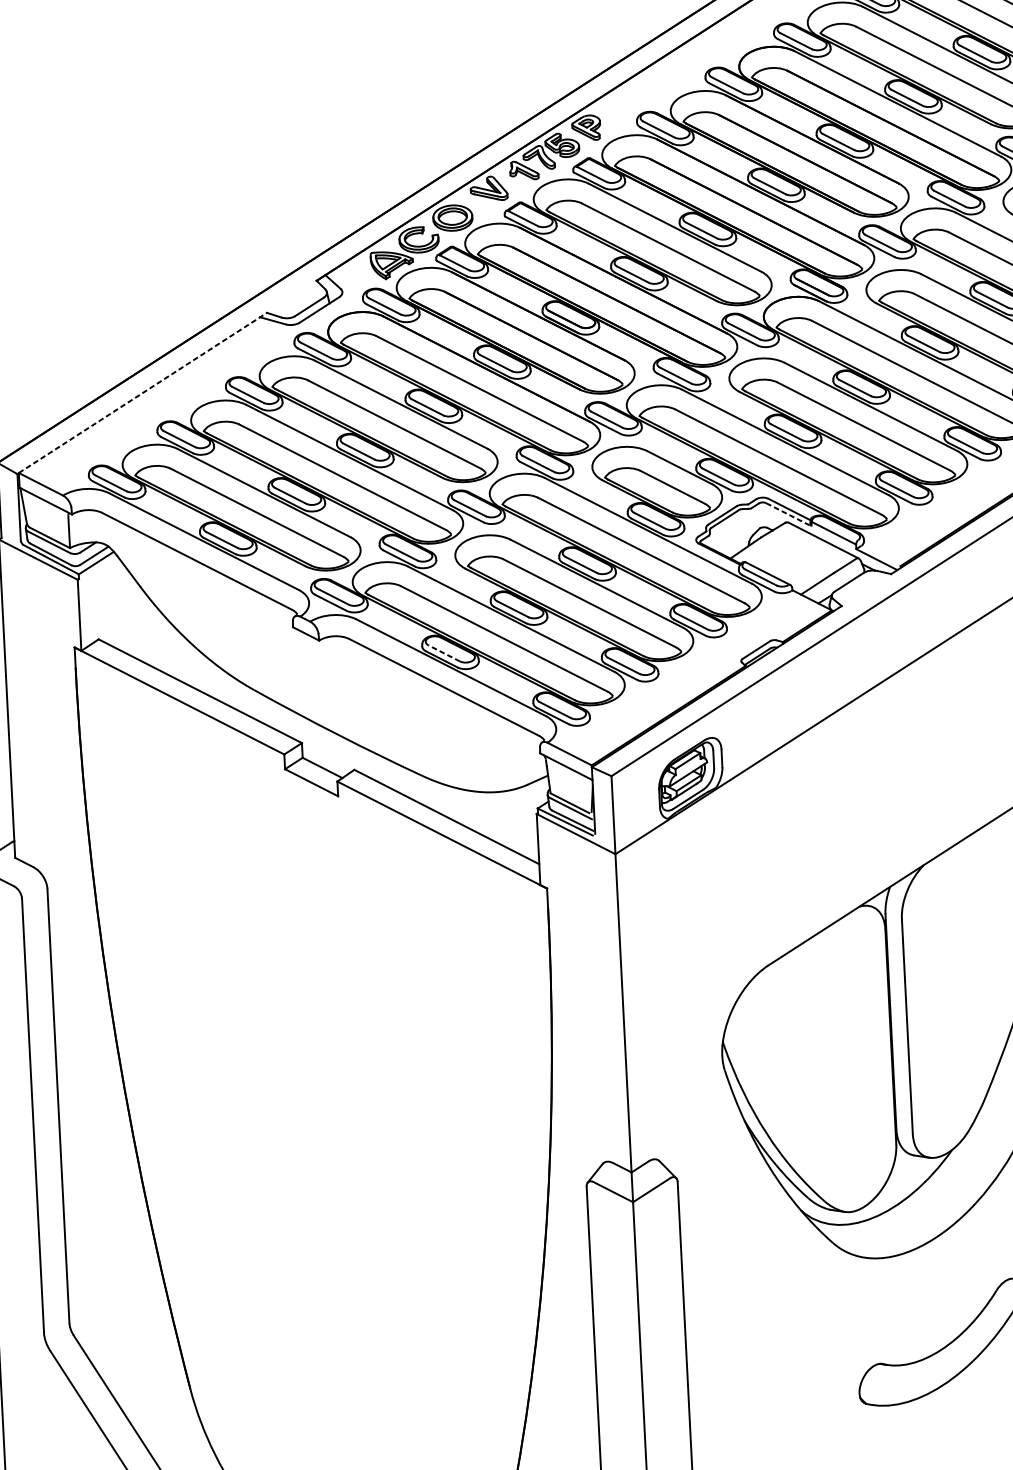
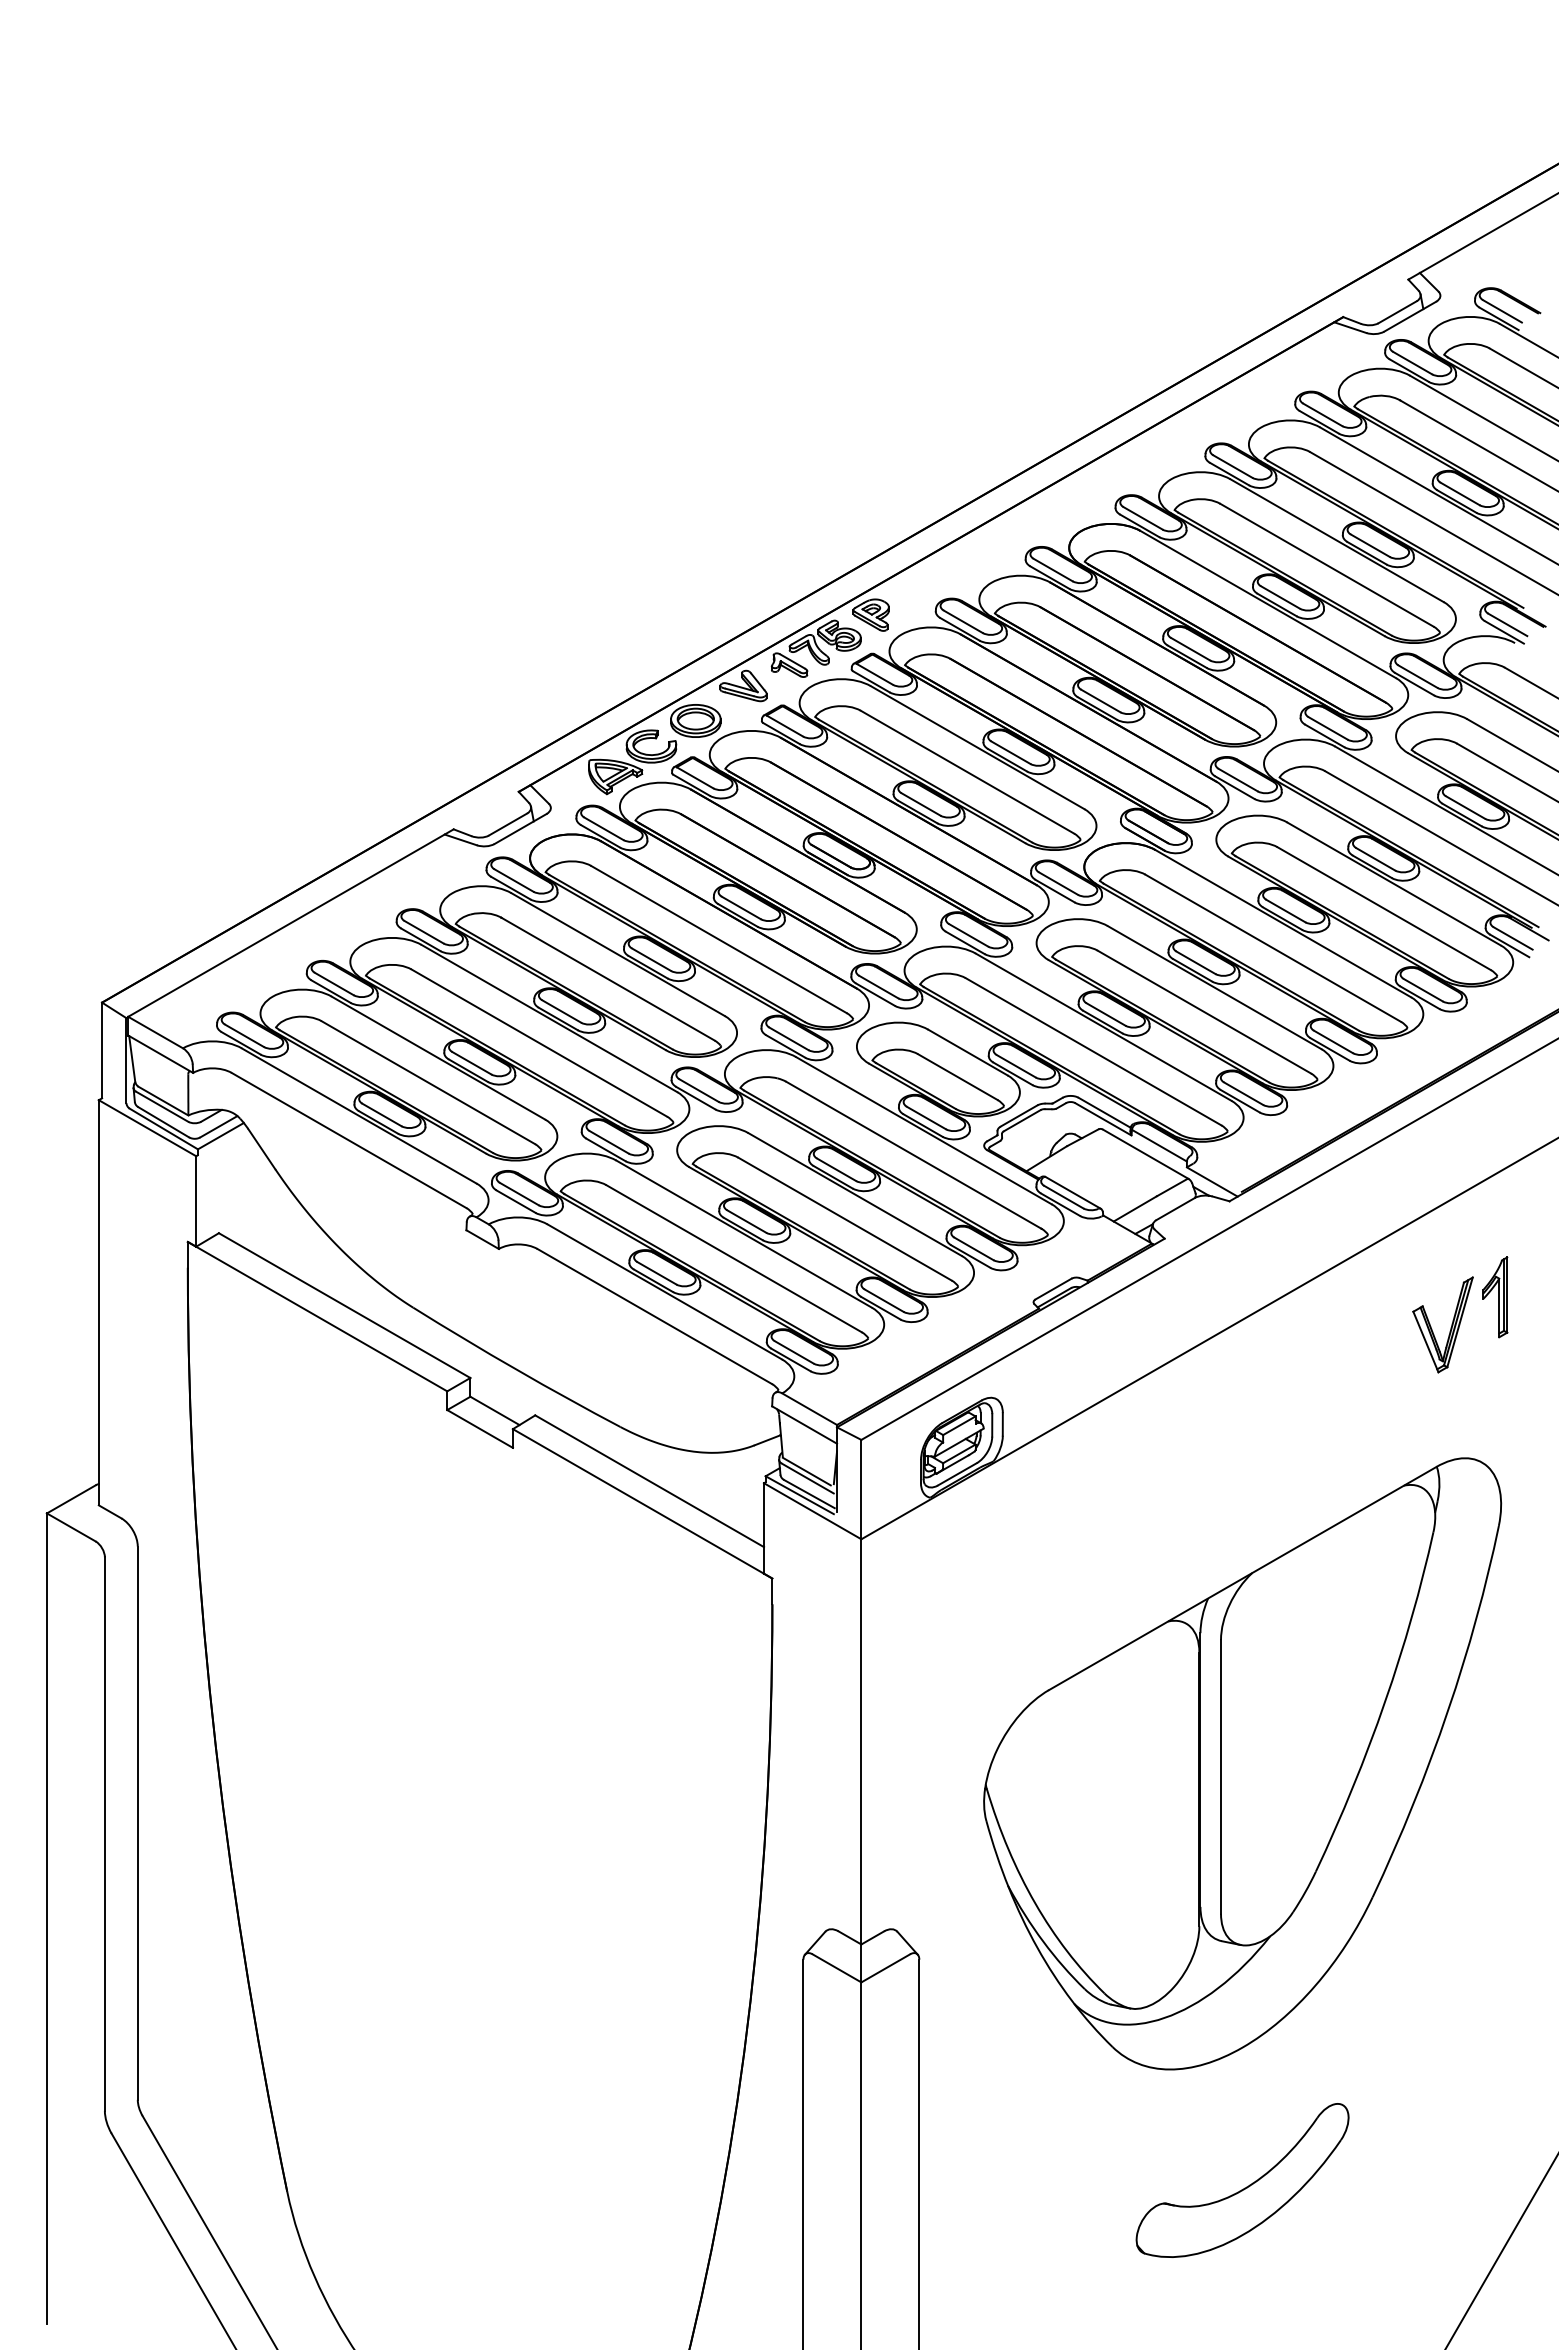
line: (142, 393) -> (290, 923), dashed -> solid
line: (788, 514) -> (1103, 1119), dashed -> solid
line: (443, 653) -> (656, 1273), dashed -> solid

